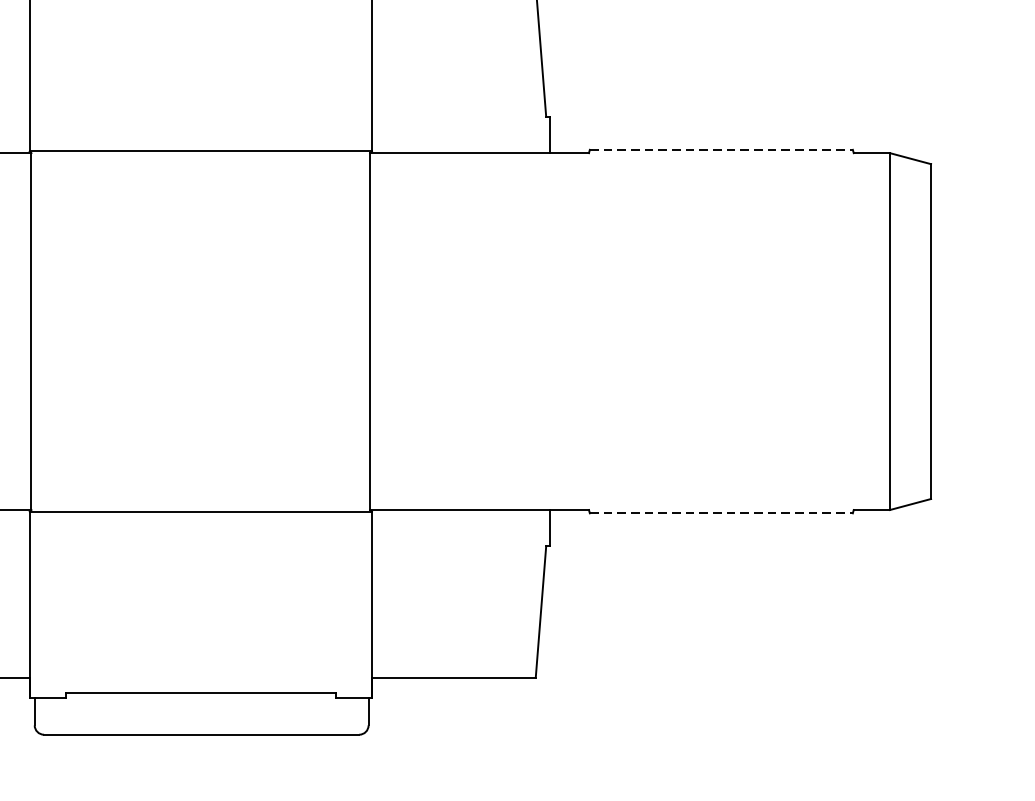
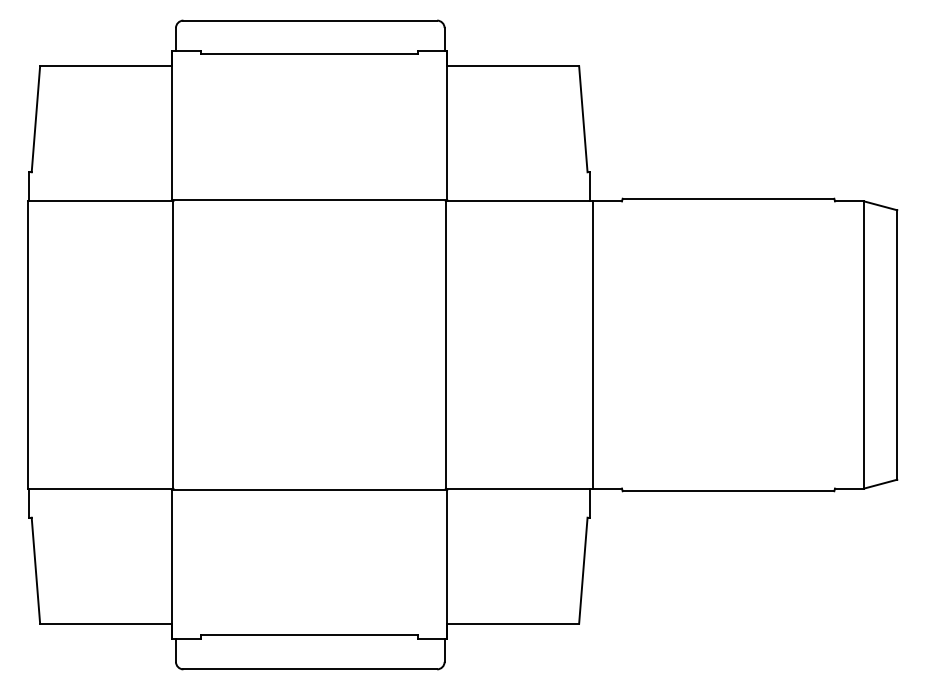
line: (721, 149) -> (728, 198), dashed -> solid
line: (552, 330) -> (592, 344), added
line: (721, 513) -> (728, 491), dashed -> solid

